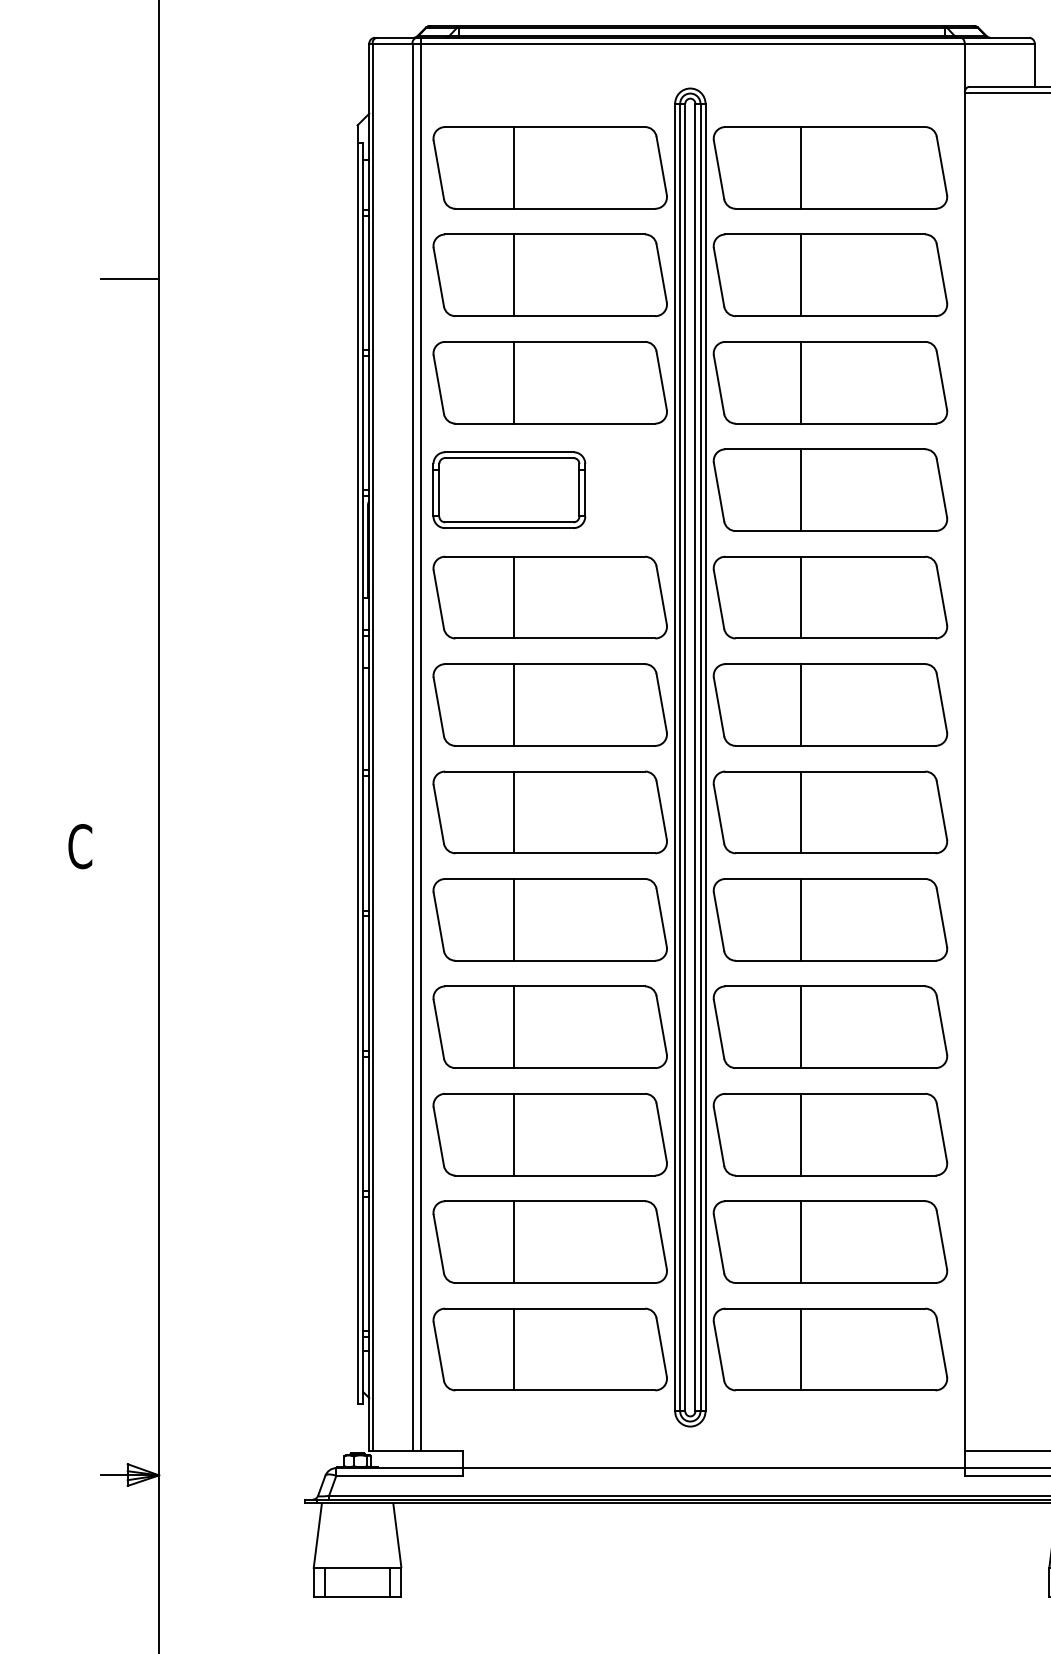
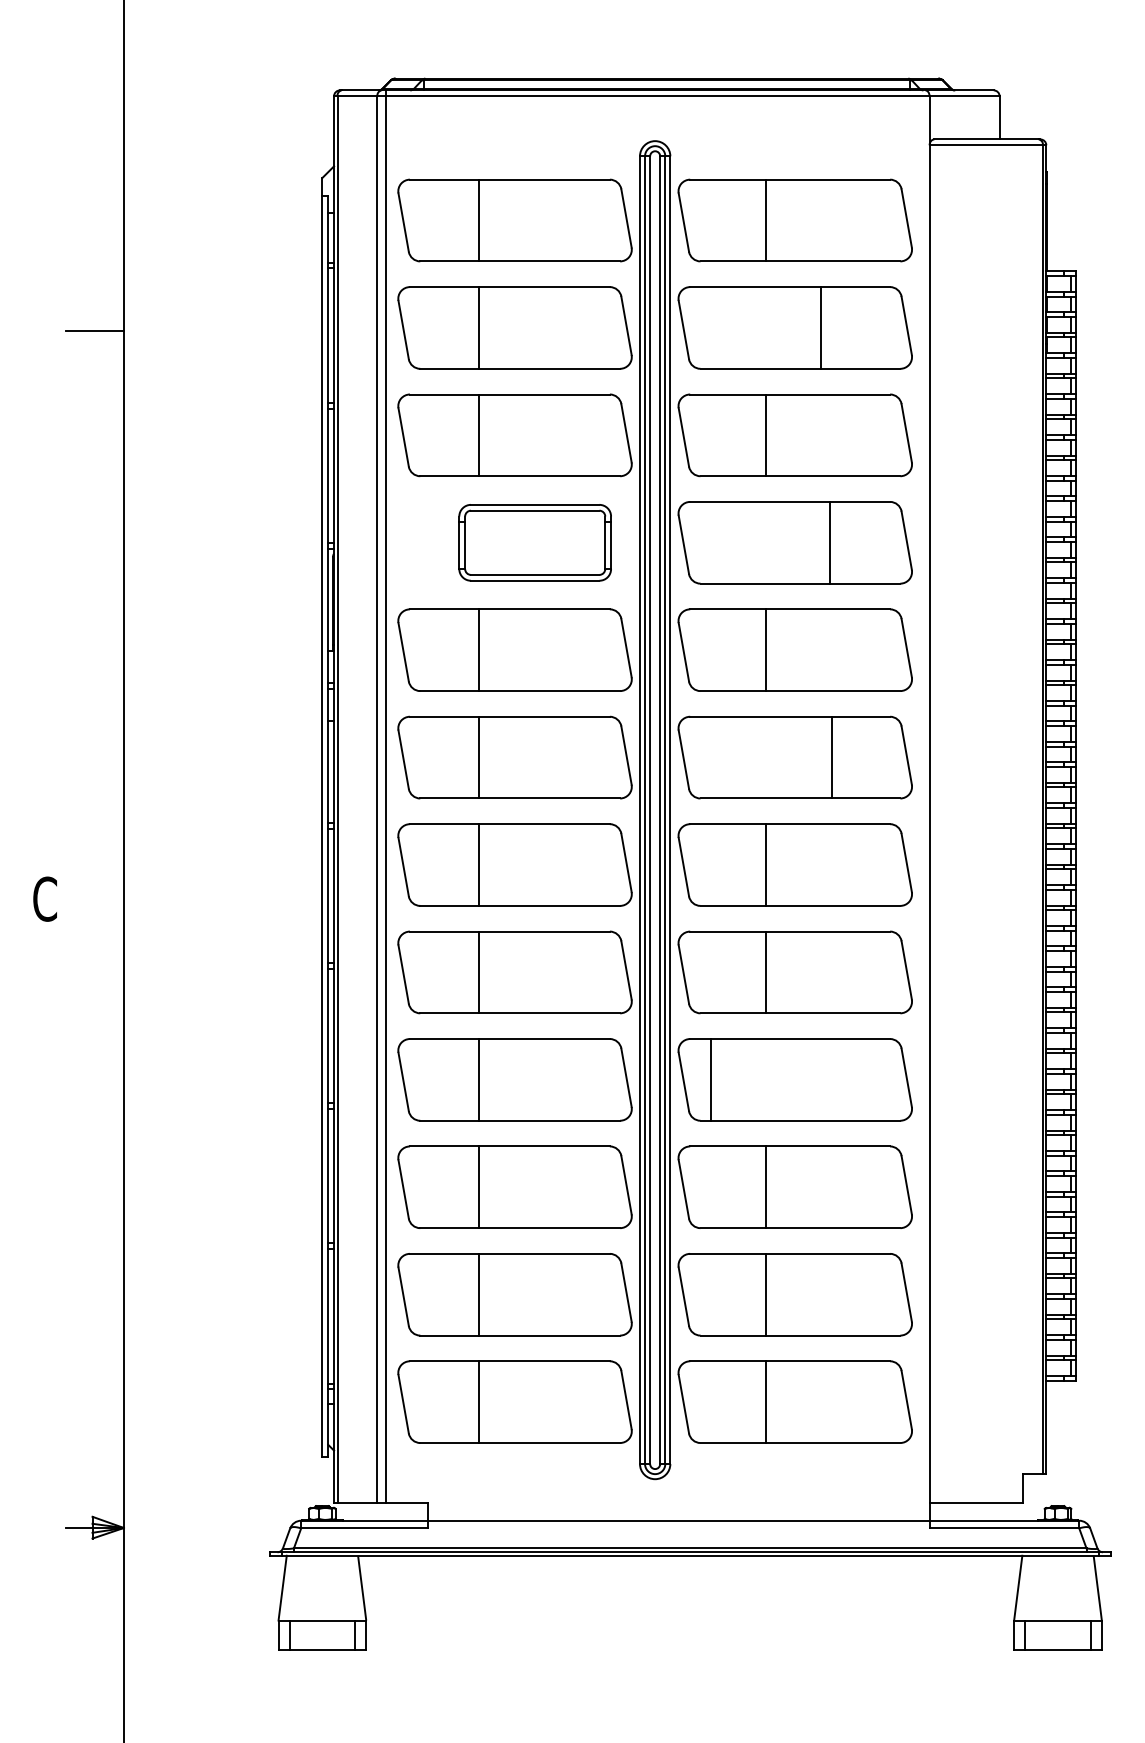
line: (801, 274) -> (821, 327), moved
part: (508, 489) -> (534, 542), moved
line: (801, 489) -> (830, 542), moved
line: (801, 704) -> (832, 757), moved
line: (801, 1026) -> (711, 1079), moved

